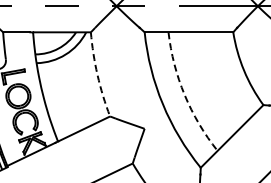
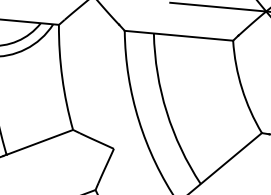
arc: (97, 75) -> (62, 78), dashed -> solid
arc: (184, 95) -> (166, 112), dashed -> solid

